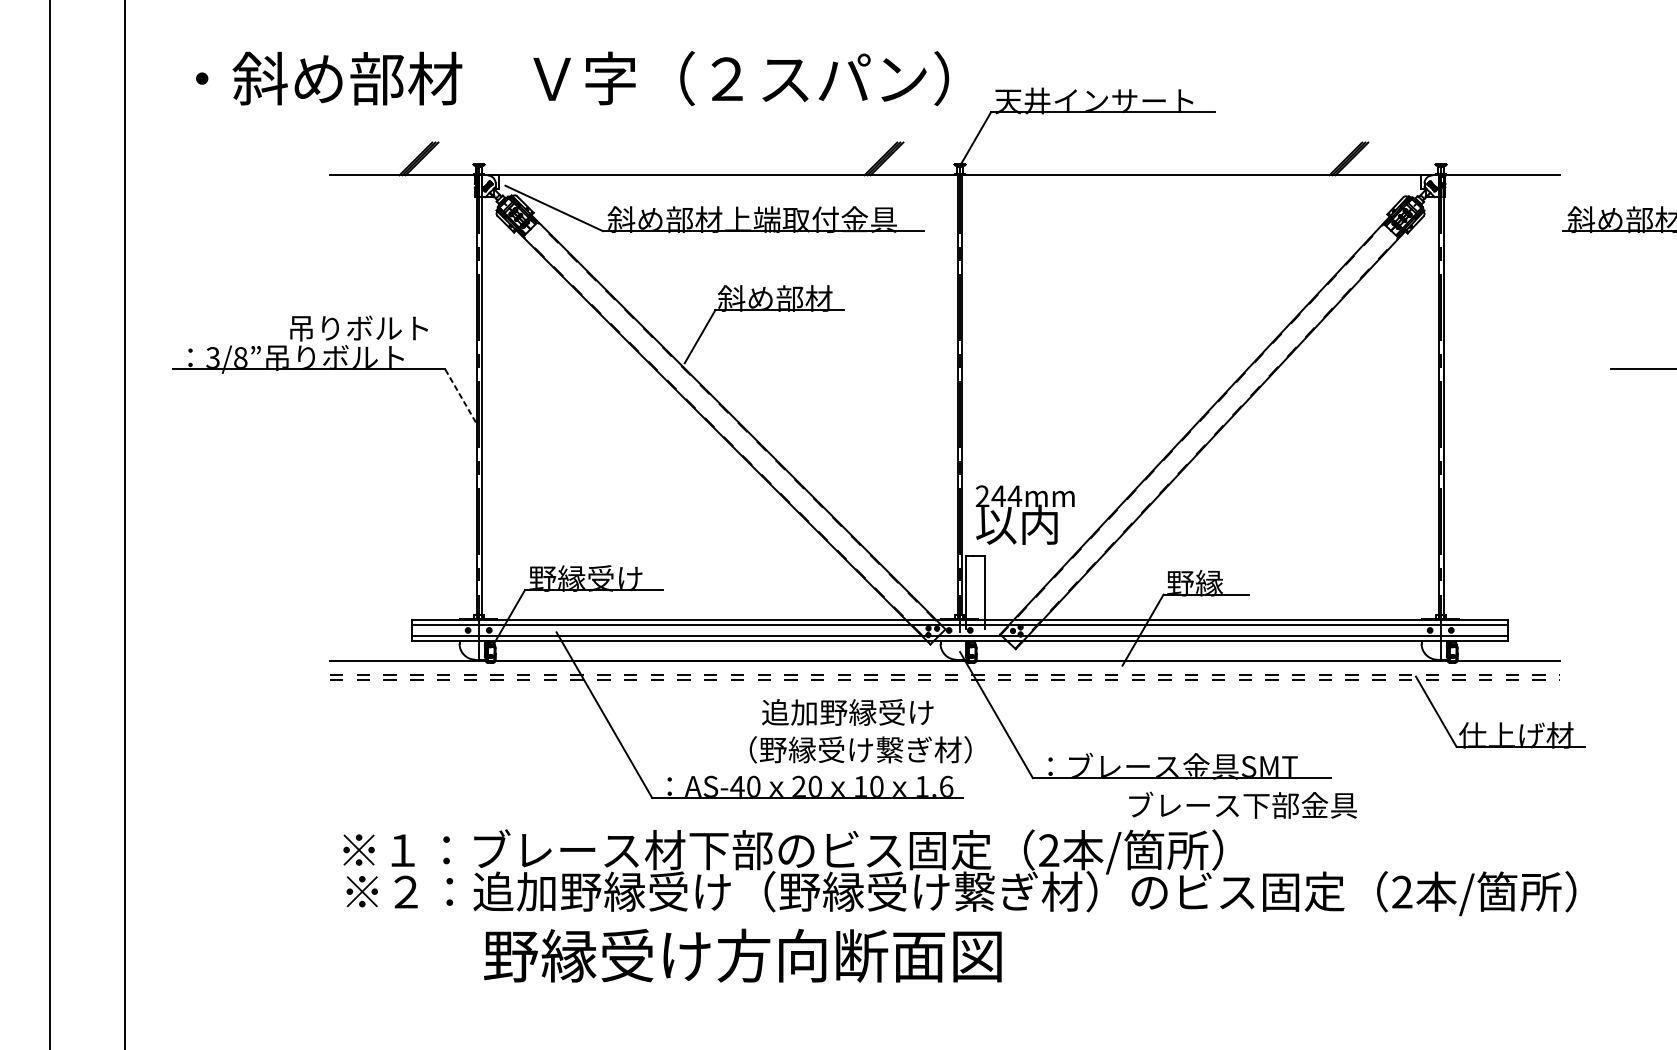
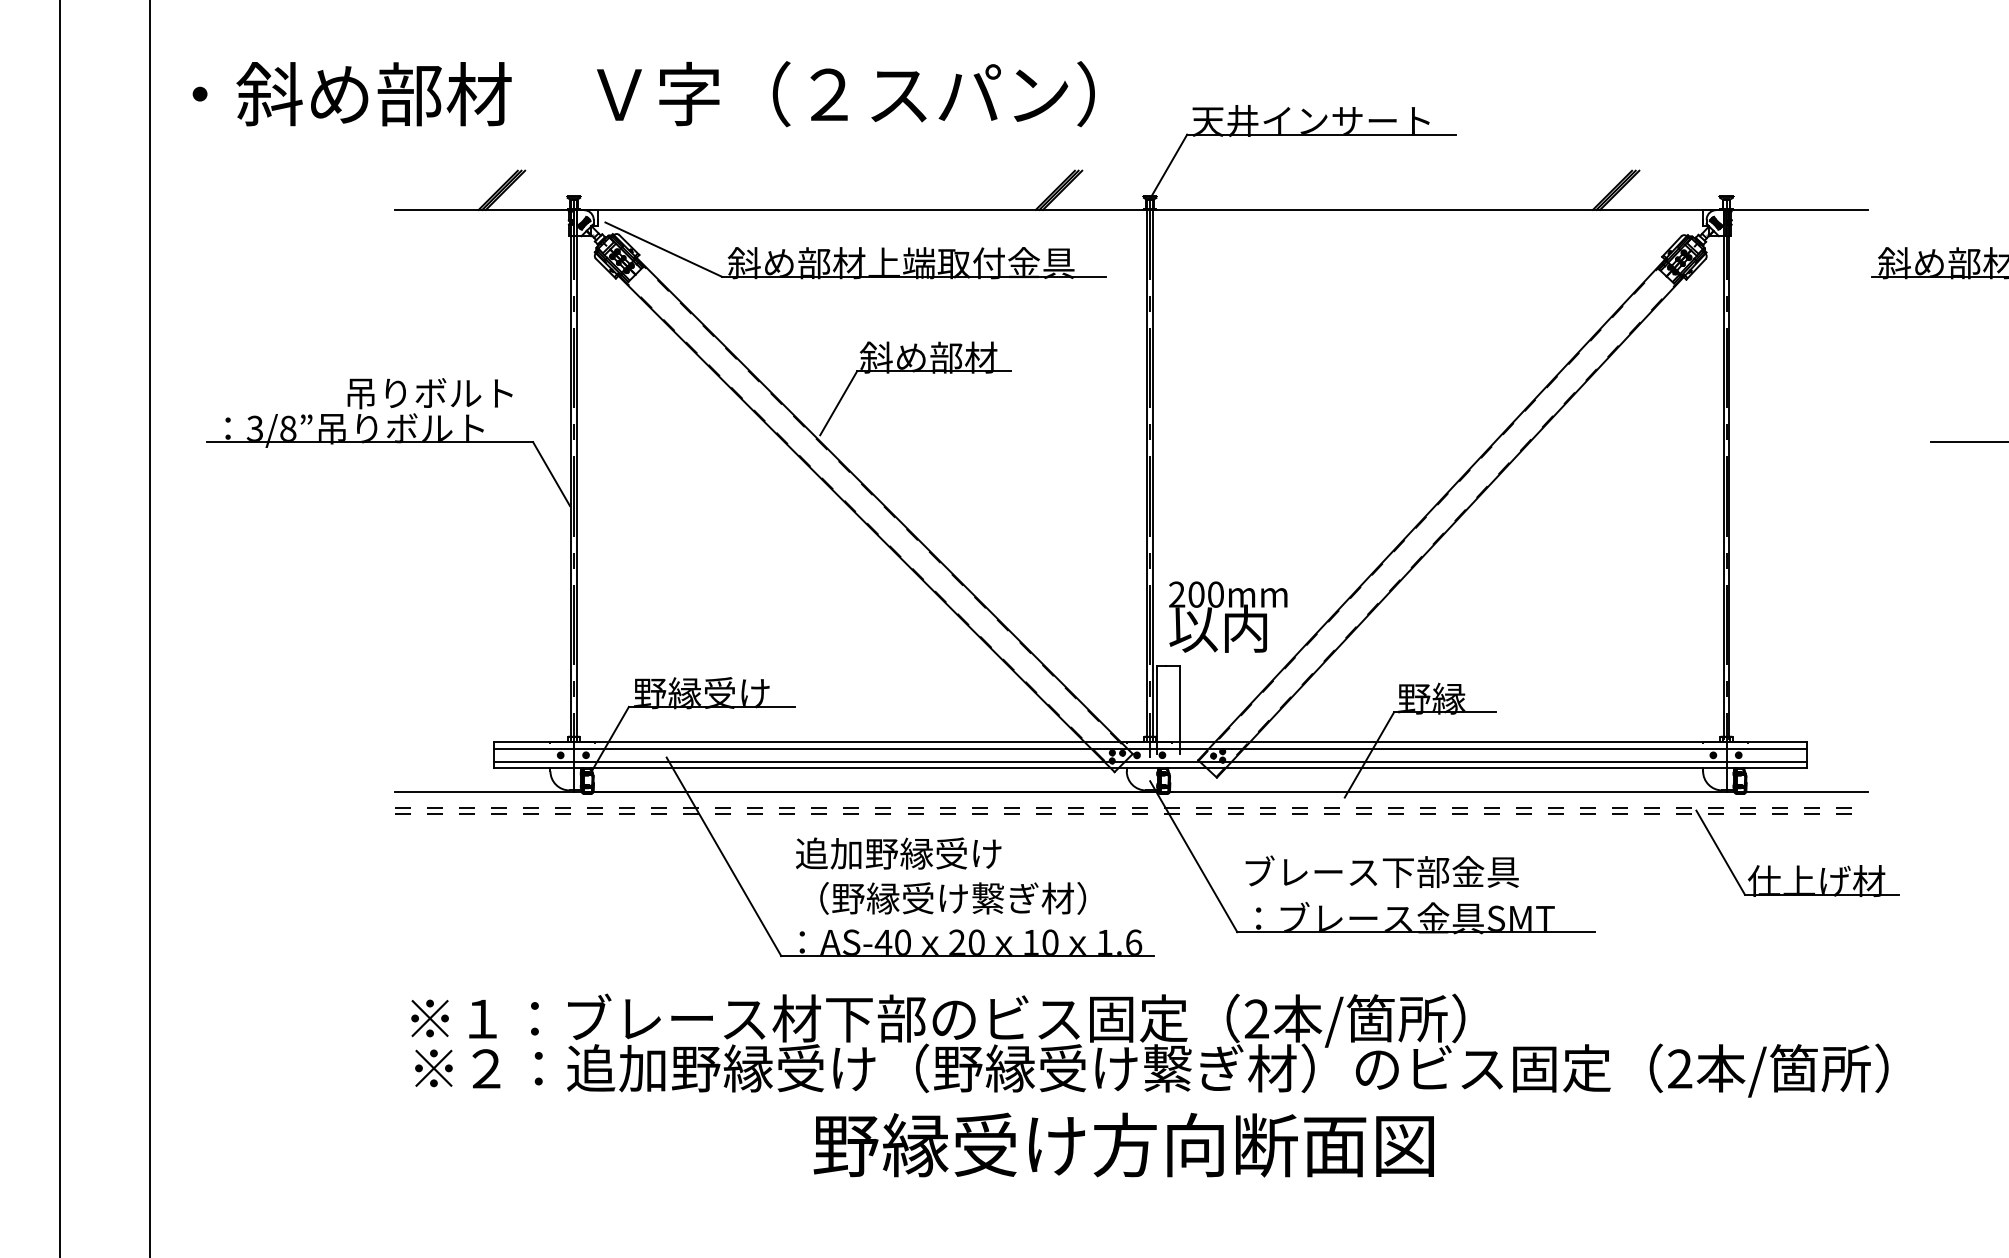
text: (572, 78) -> (643, 94), moved
line: (460, 396) -> (551, 474), dashed -> solid
text: (1006, 496) -> (1205, 594), 244mm -> 200mm
text: (847, 712) -> (898, 853), moved
text: (861, 749) -> (953, 898), moved
text: (1242, 805) -> (1381, 871), moved
text: (742, 955) -> (1123, 1144), moved

